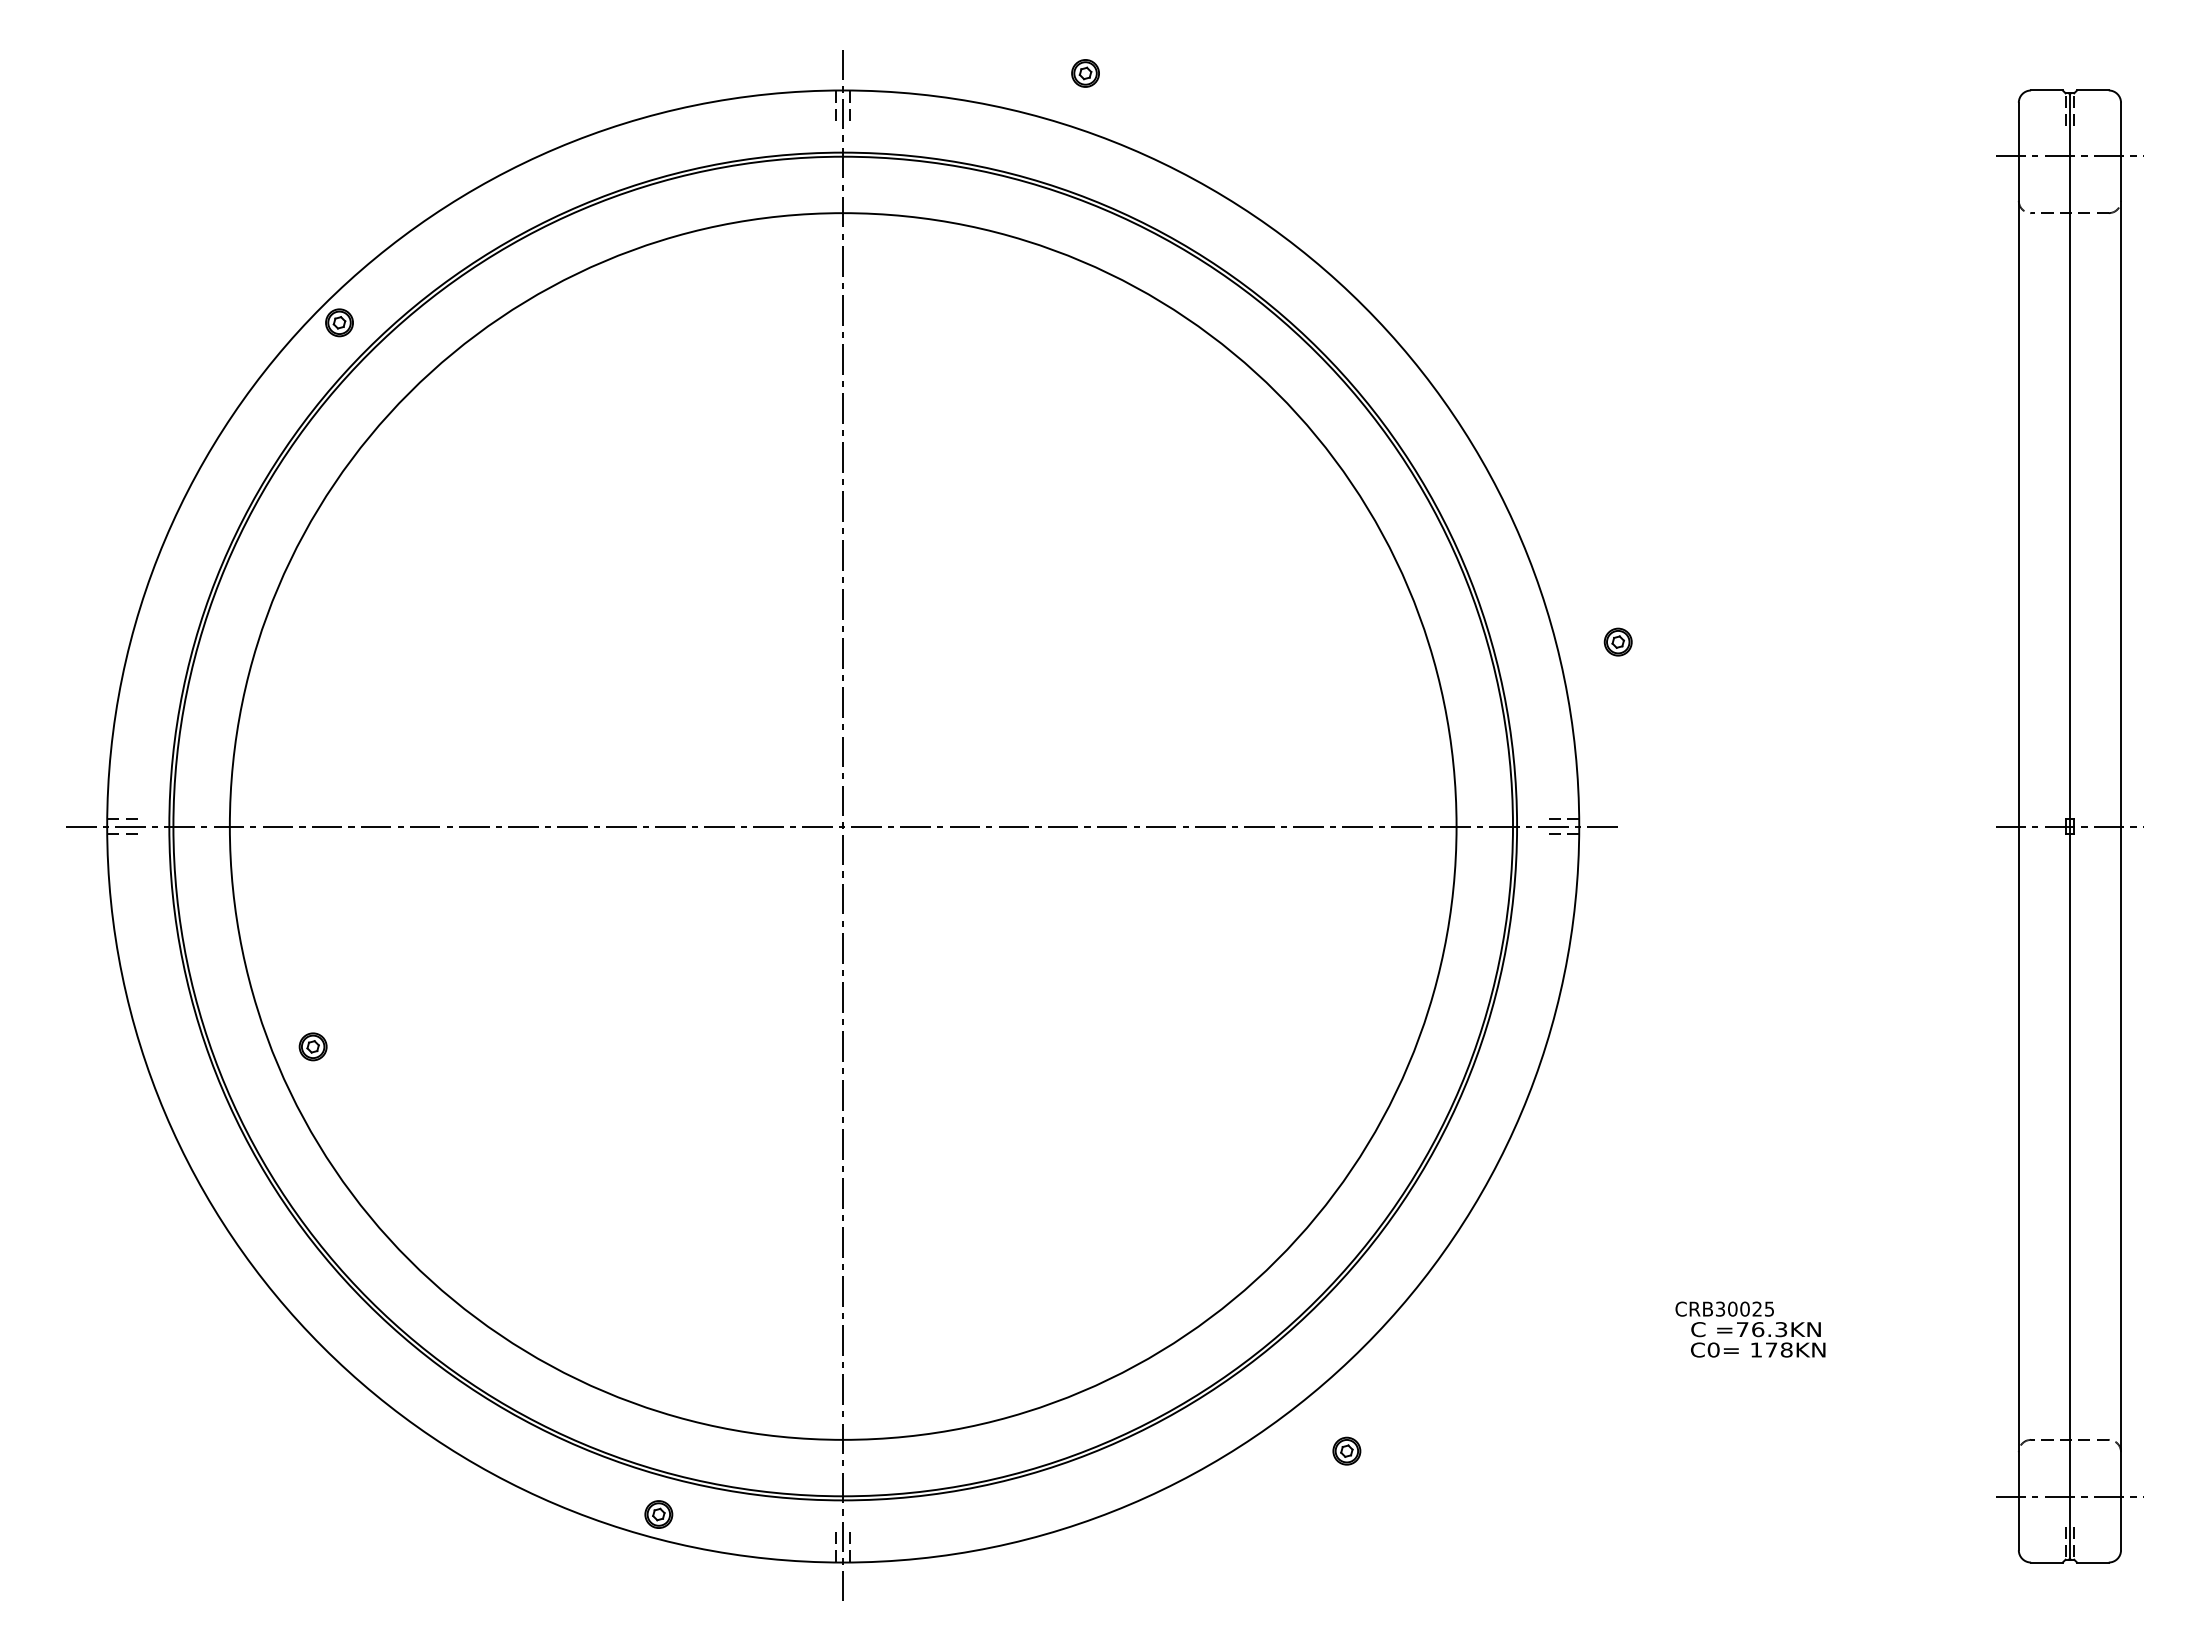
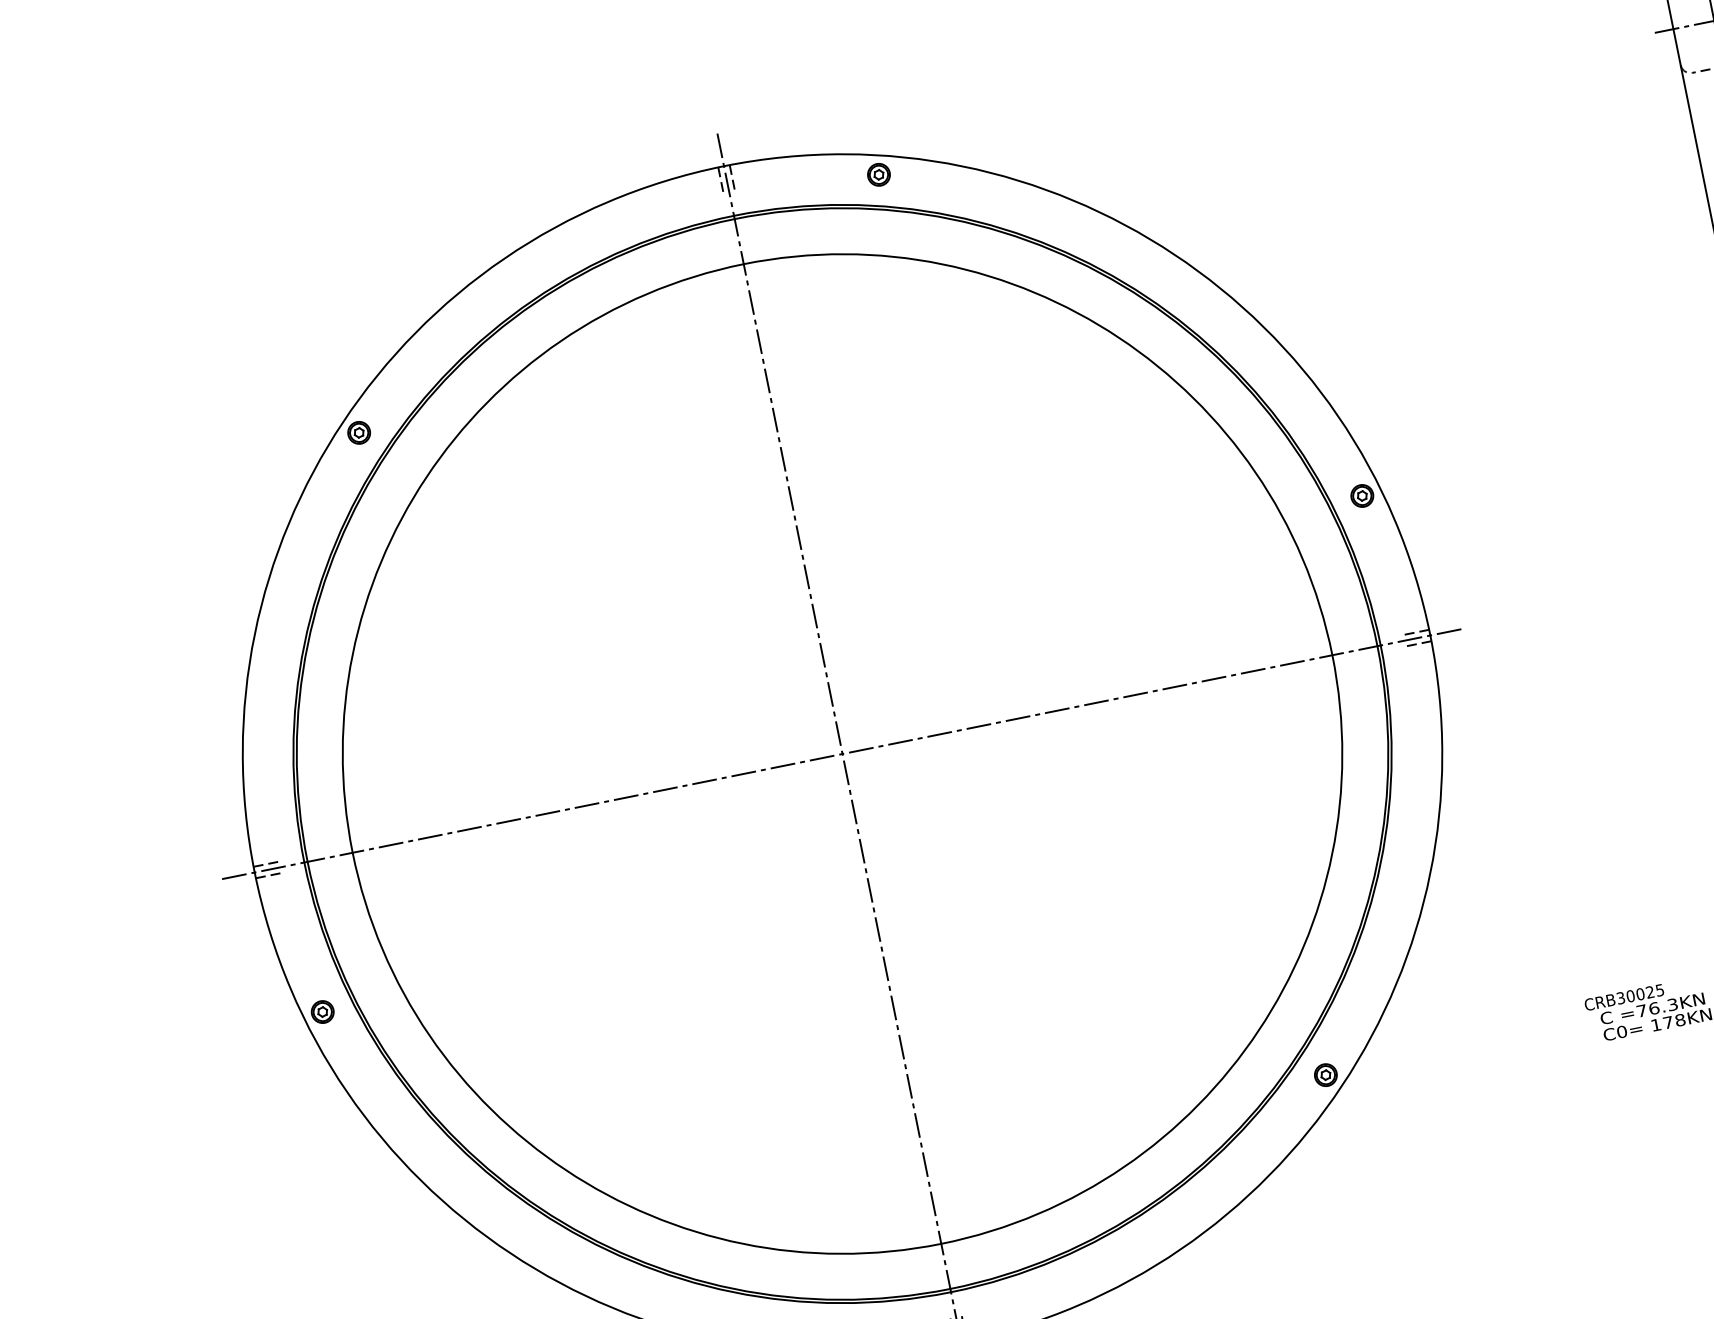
part: (1085, 73) -> (878, 174), moved
part: (1617, 641) -> (1361, 495), moved
part: (312, 1046) -> (322, 1011), moved
part: (1346, 1450) -> (1325, 1074), moved

